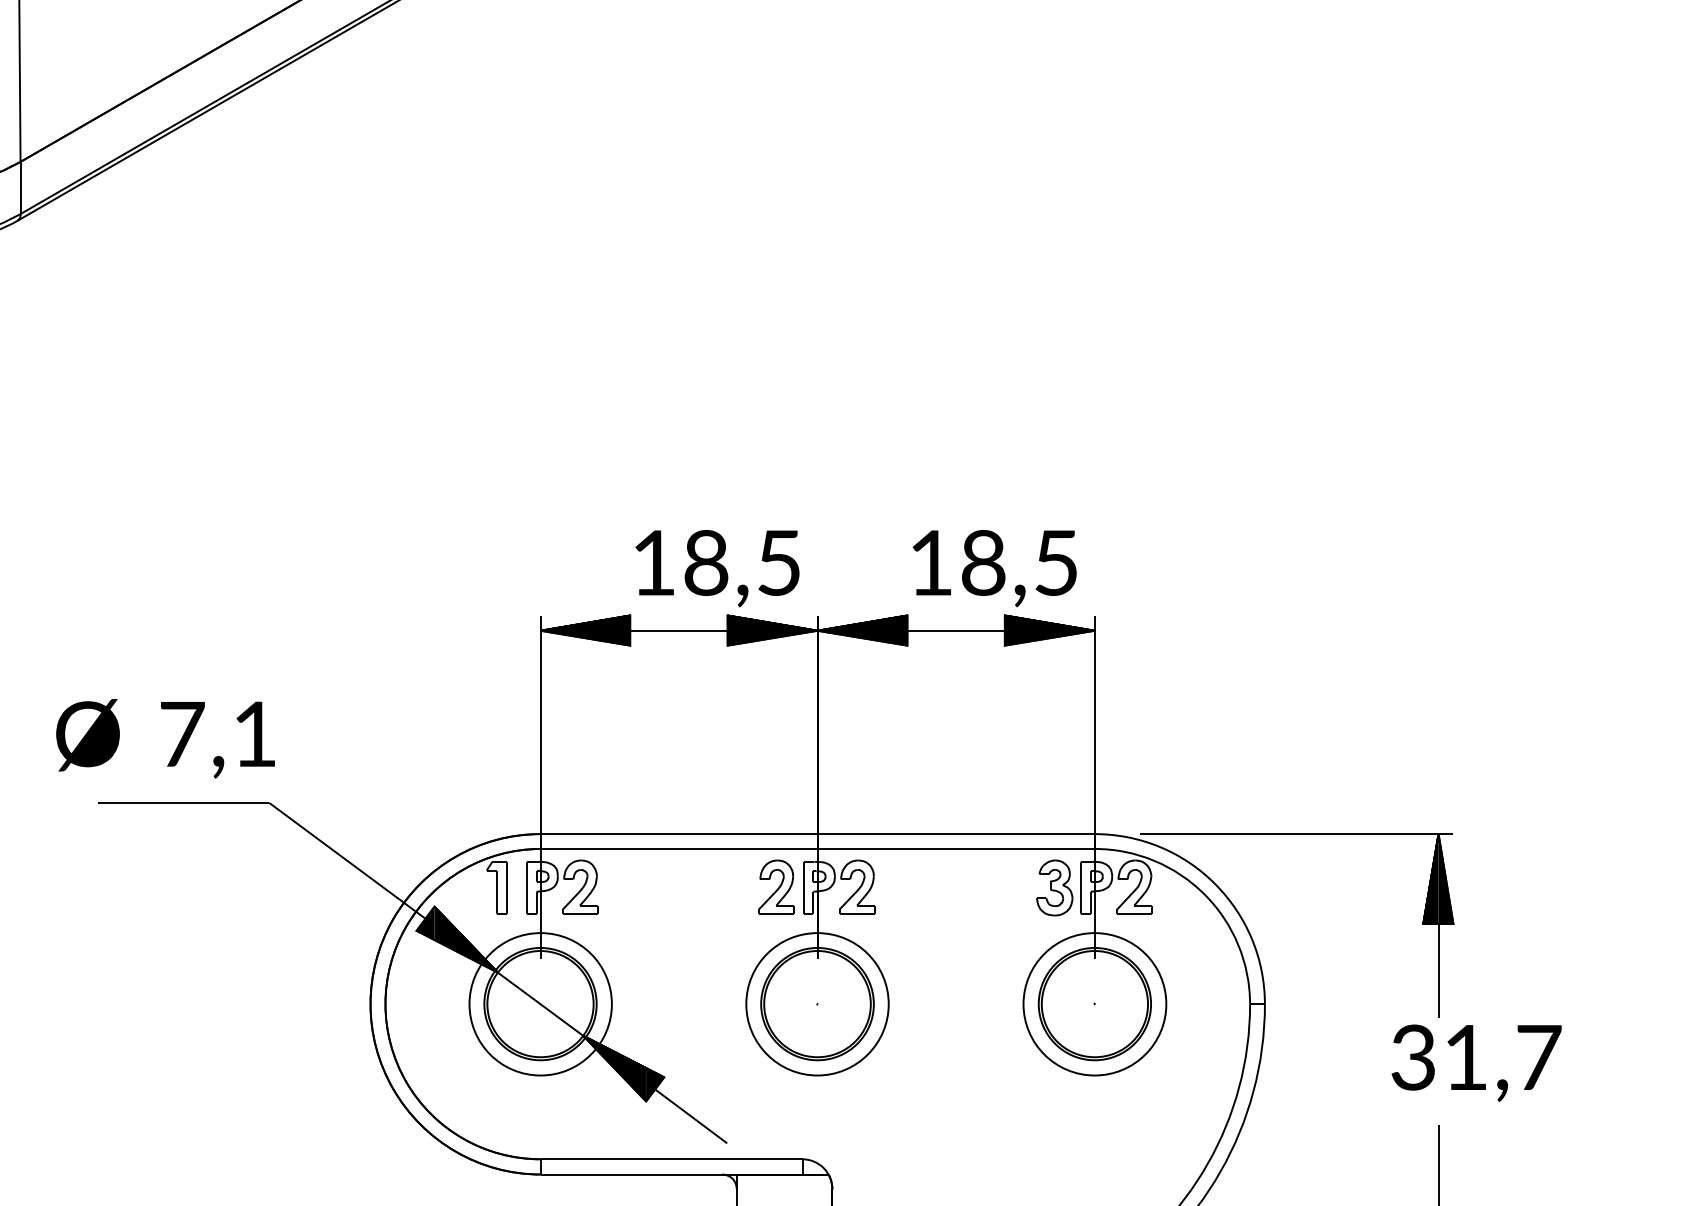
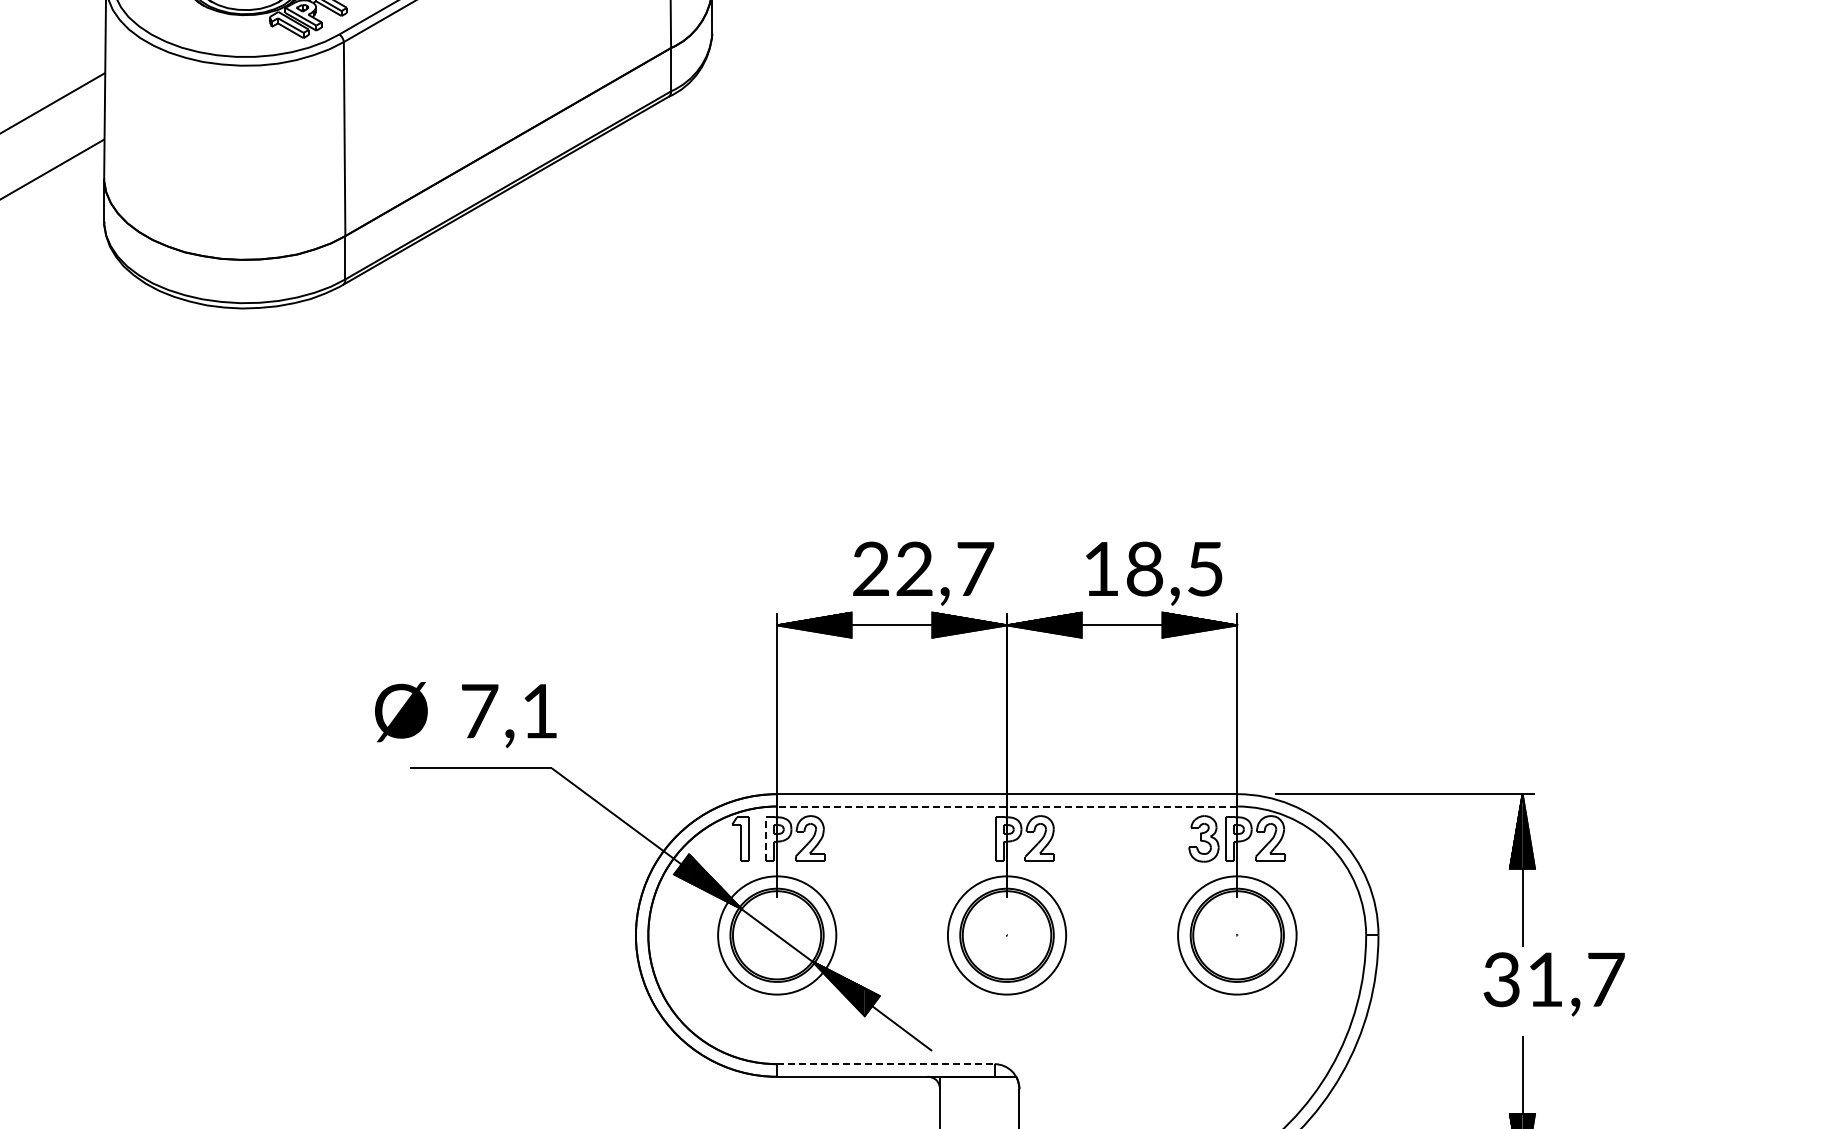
text: (716, 562) -> (923, 568), 18,5 -> 22,7
line: (818, 848) -> (1007, 806), solid -> dashed
part: (775, 887) -> (972, 838), removed
line: (526, 888) -> (765, 839), solid -> dashed
line: (671, 1159) -> (885, 1064), solid -> dashed

